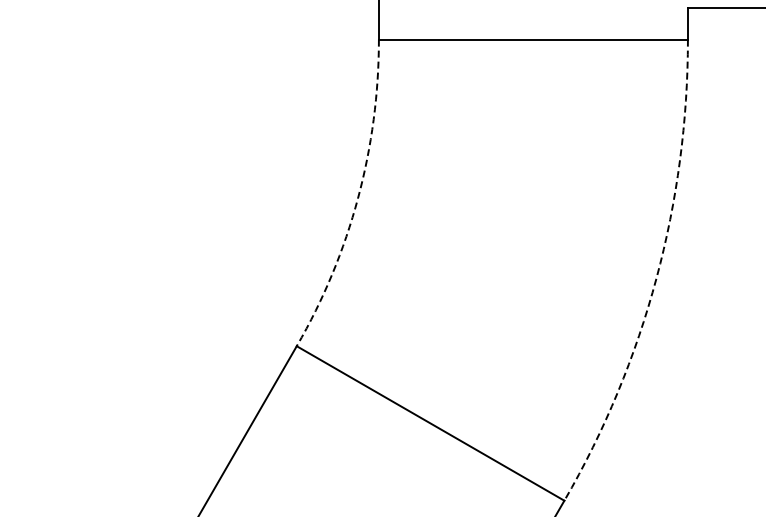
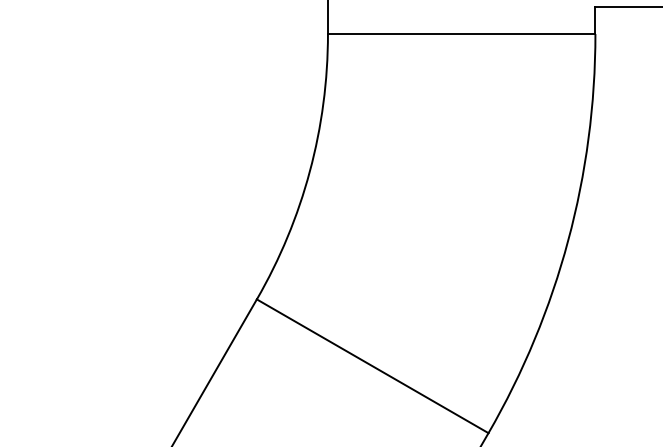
arc: (358, 198) -> (310, 171), dashed -> solid
arc: (656, 278) -> (568, 240), dashed -> solid

